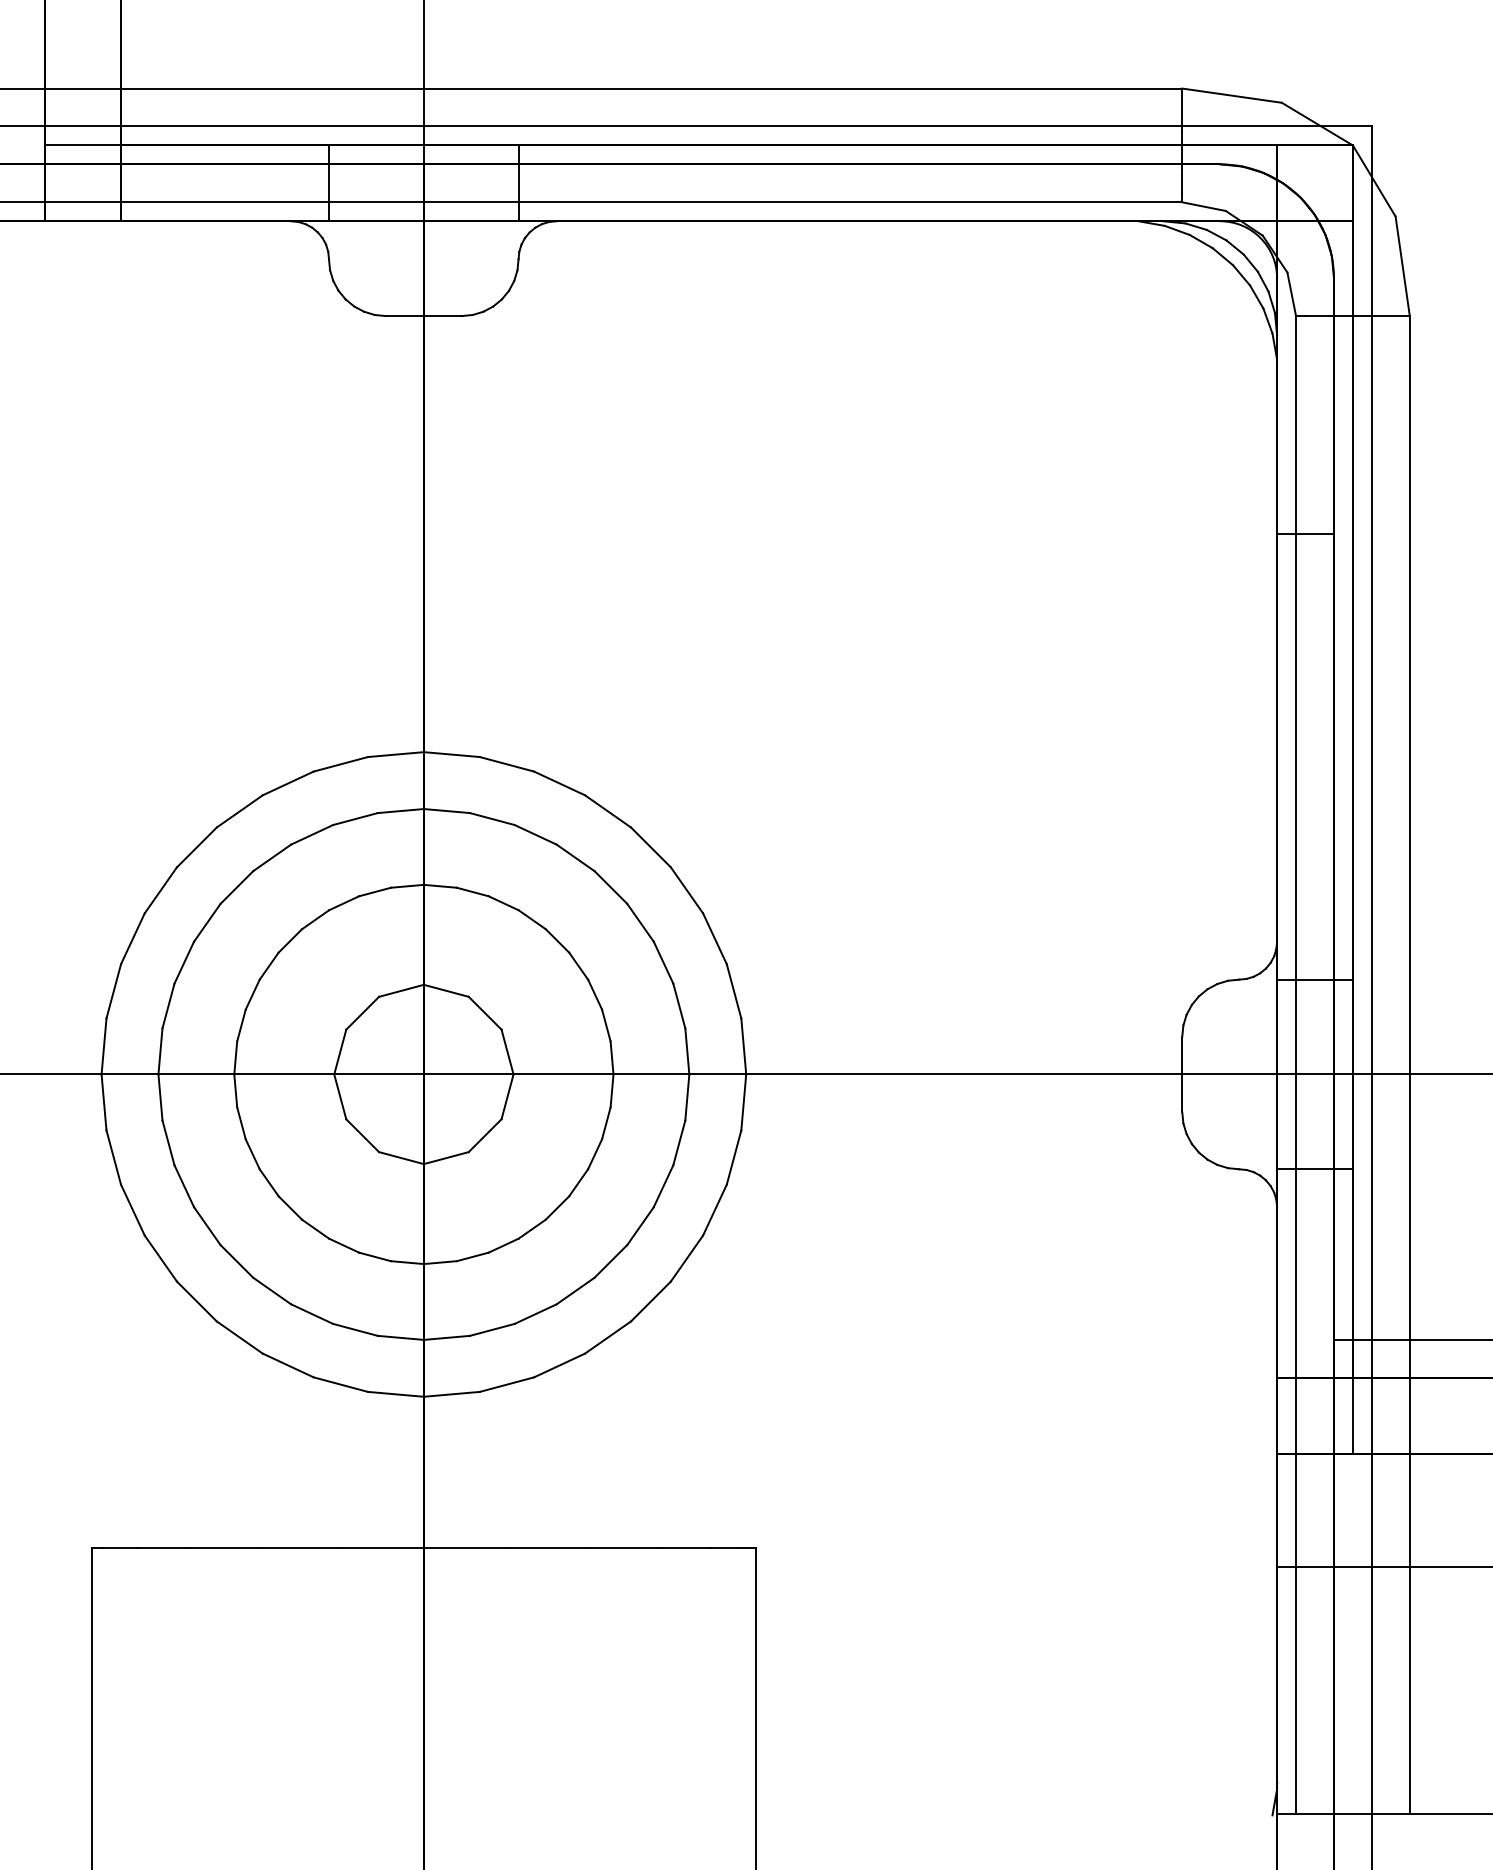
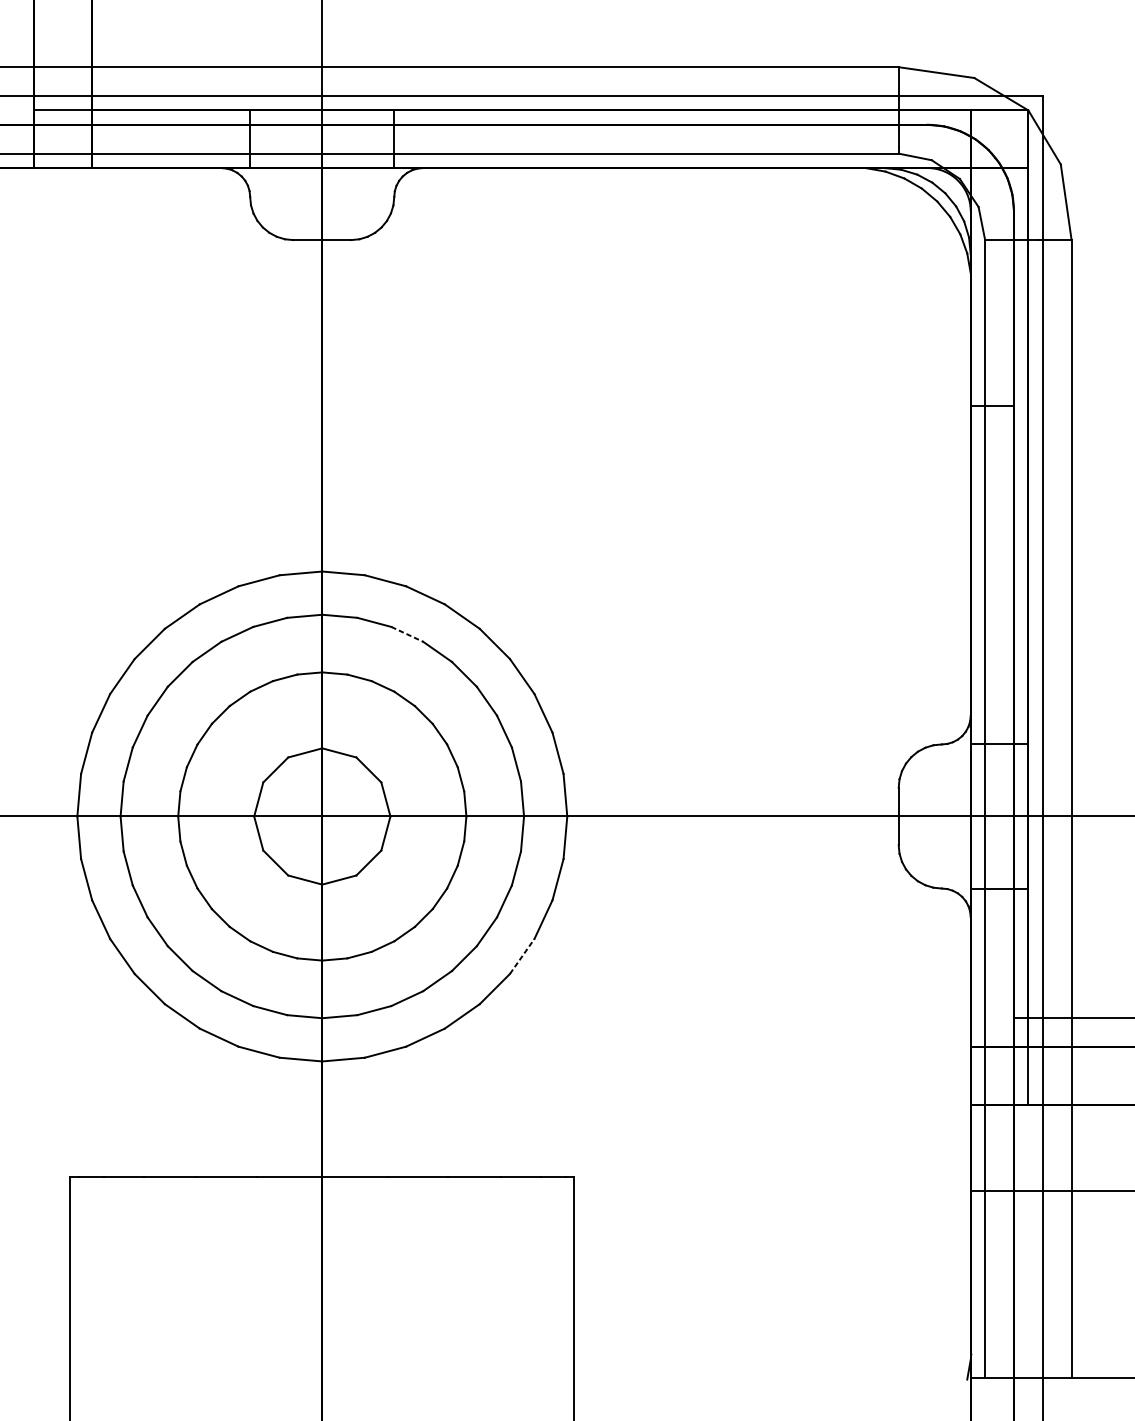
line: (536, 835) -> (407, 634), solid -> dashed
line: (687, 1258) -> (522, 956), solid -> dashed

